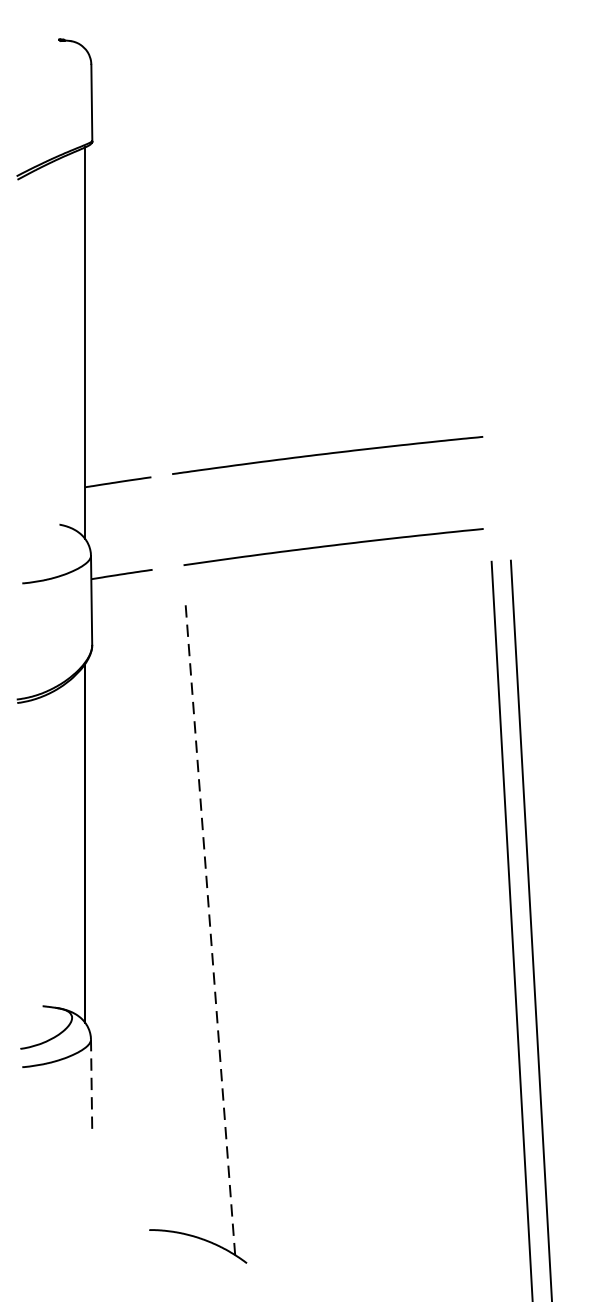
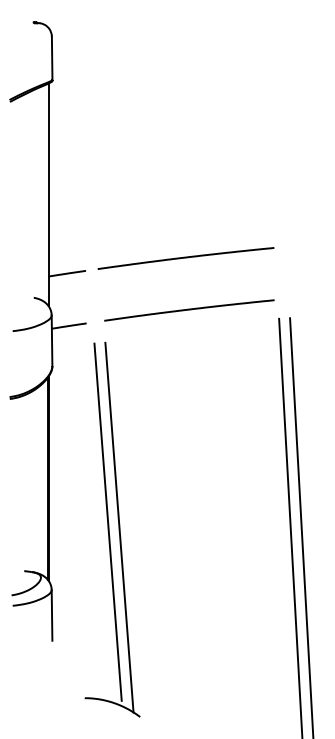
line: (189, 918) -> (107, 521), added
line: (210, 929) -> (119, 527), dashed -> solid
line: (92, 1082) -> (52, 614), dashed -> solid

